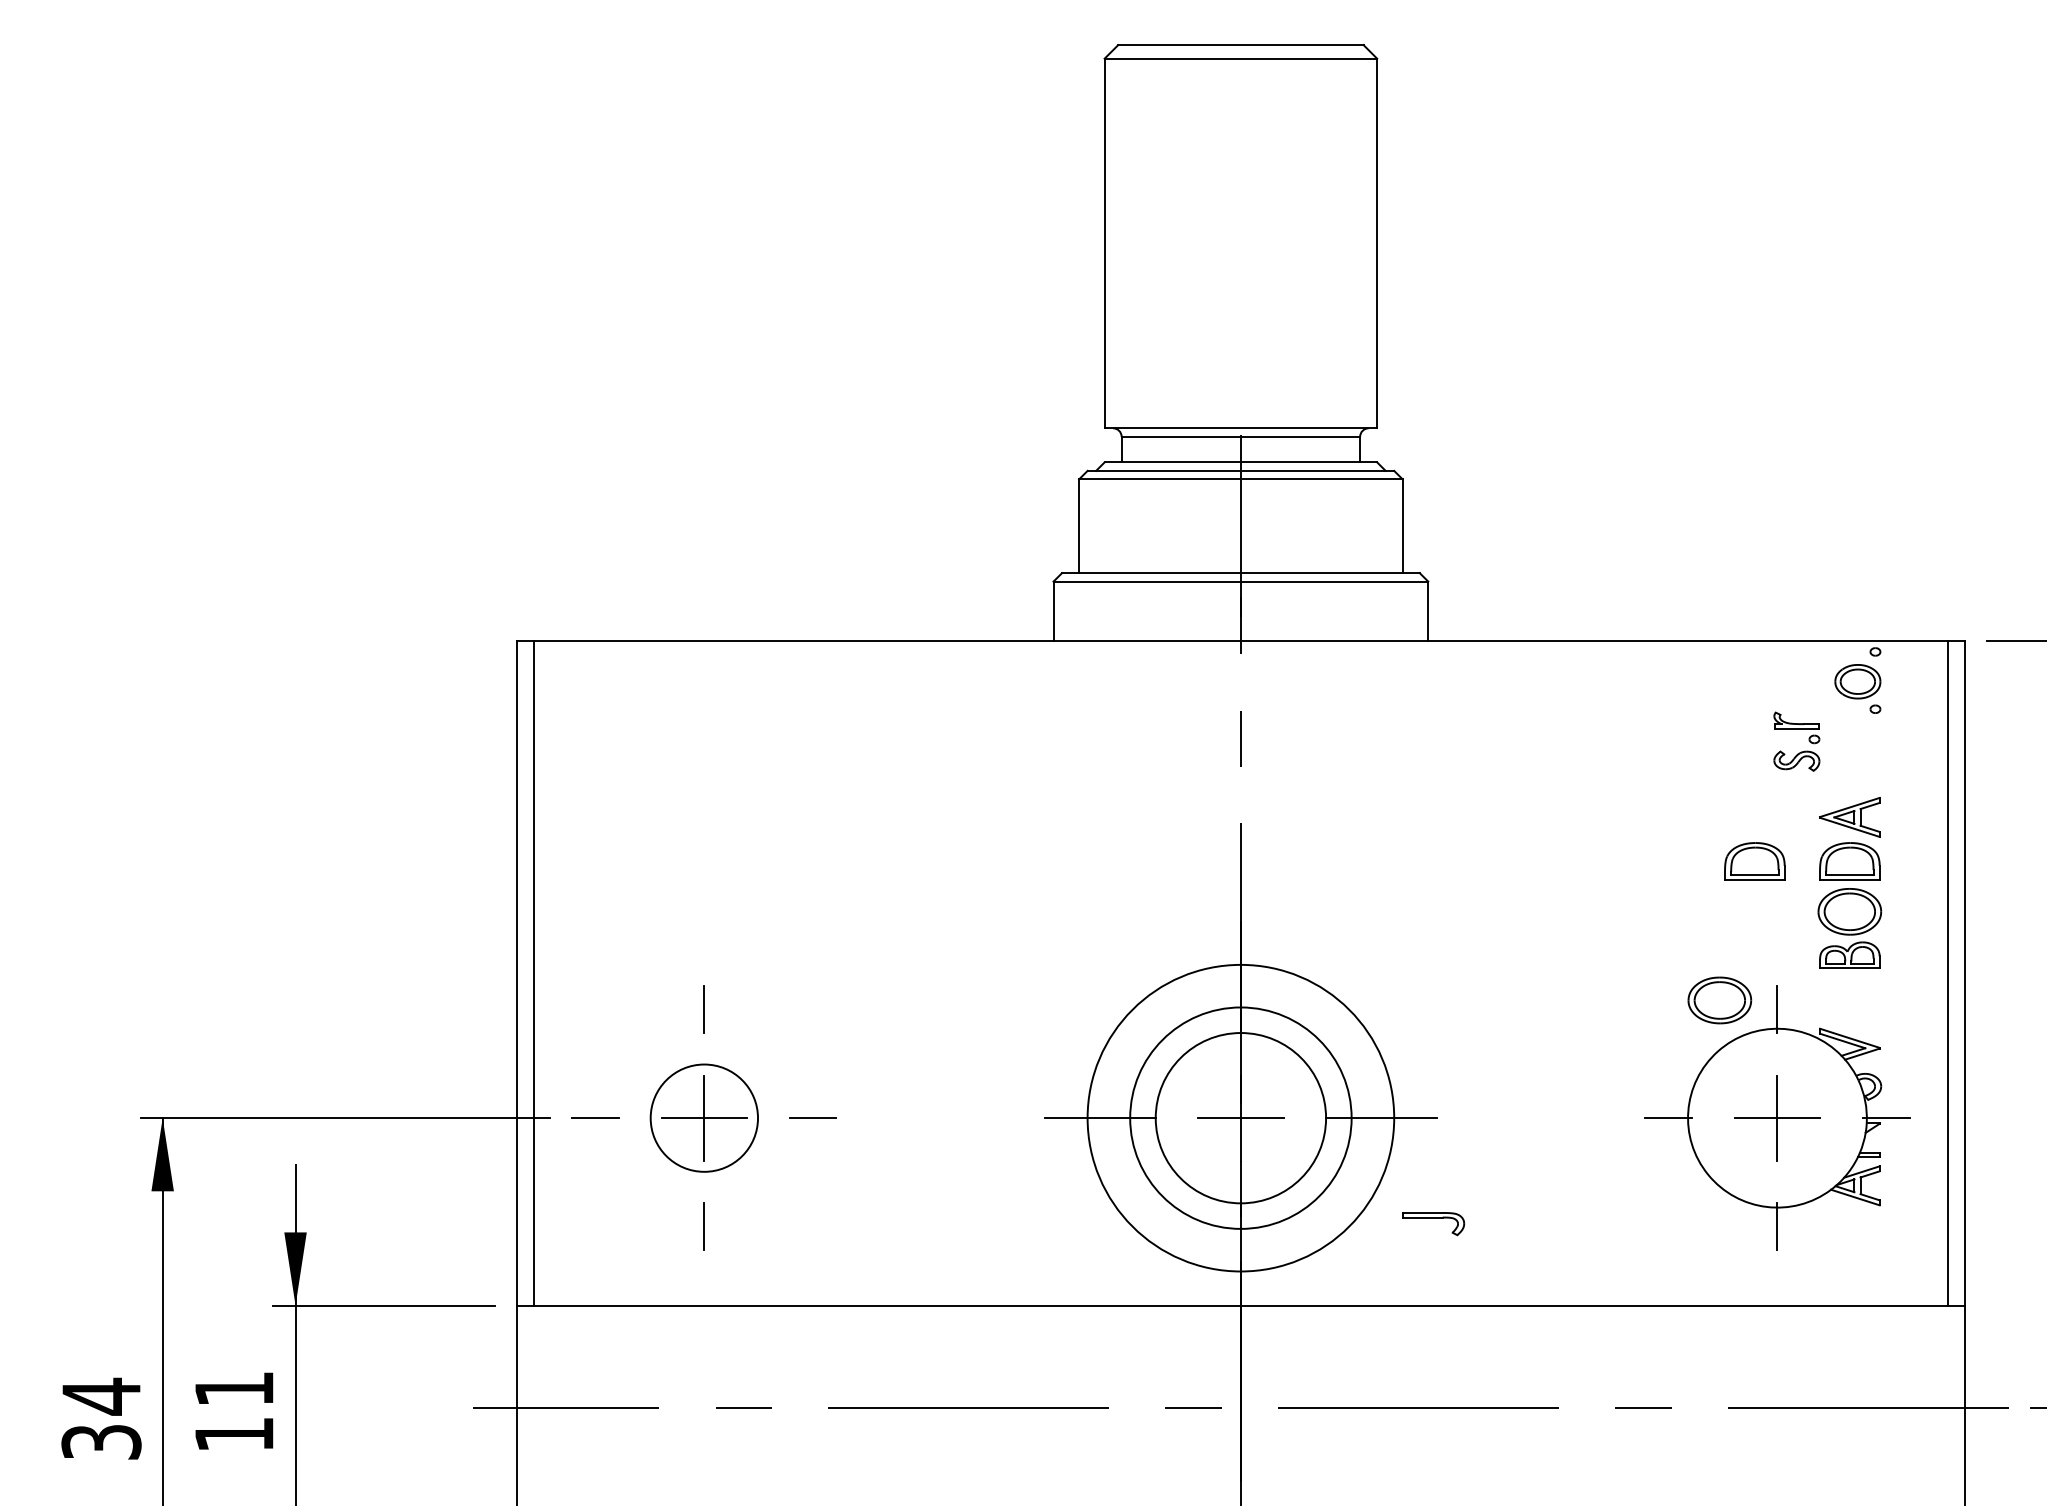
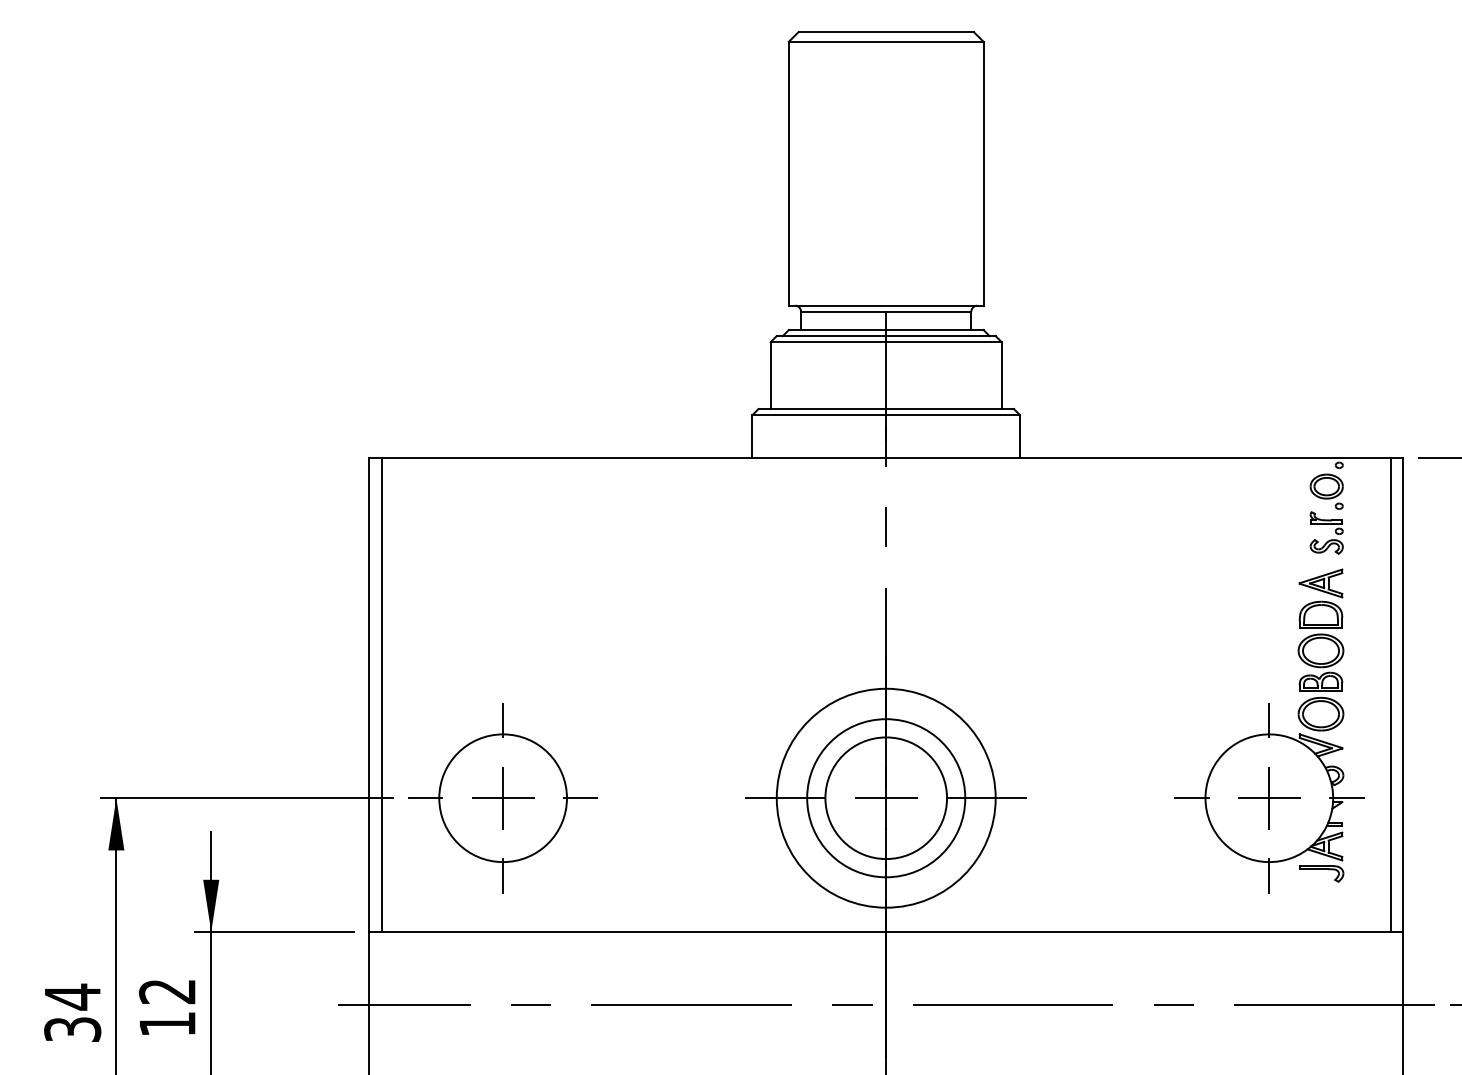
part: (1801, 751) -> (1330, 539), moved
part: (1754, 861) -> (1252, 614), removed
part: (1719, 1000) -> (1320, 714), moved
circle: (703, 1117) -> (502, 797), size x1.67
part: (1433, 1224) -> (1321, 874), moved
text: (233, 1389) -> (166, 991), 11 -> 12

